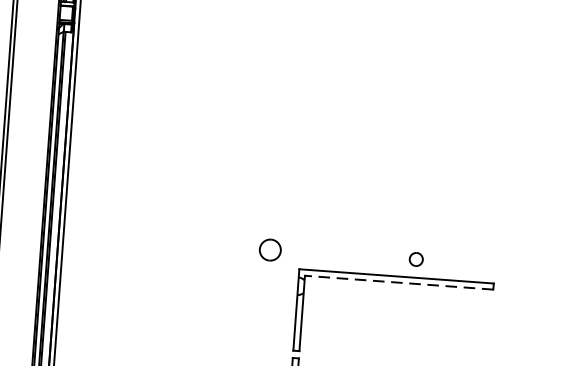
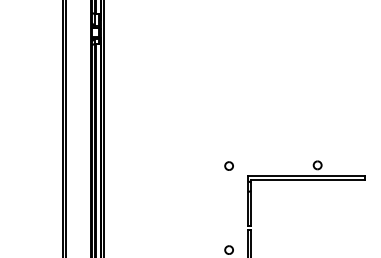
part: (269, 248) -> (228, 165), size x0.62
line: (397, 283) -> (307, 180), dashed -> solid

